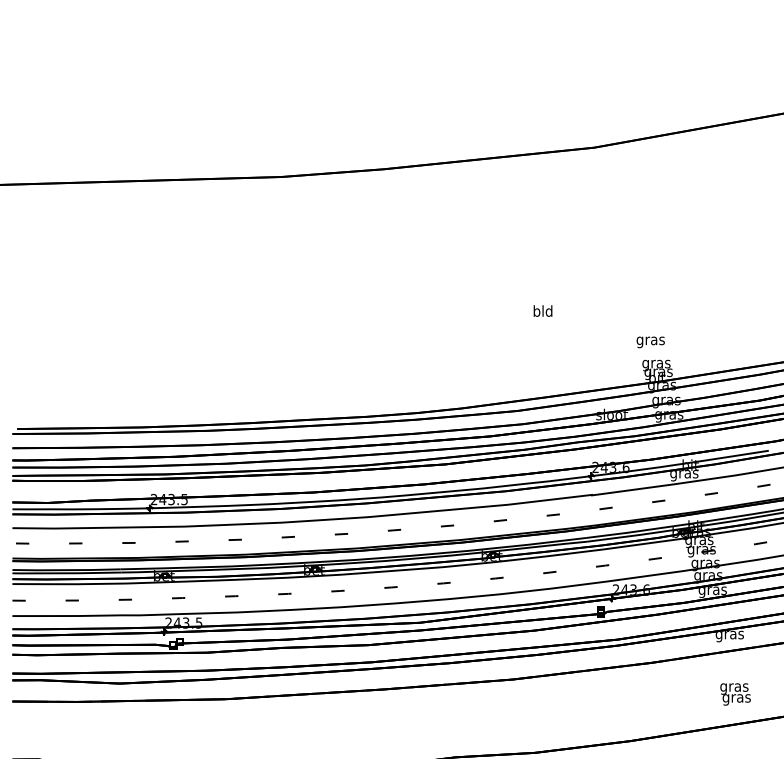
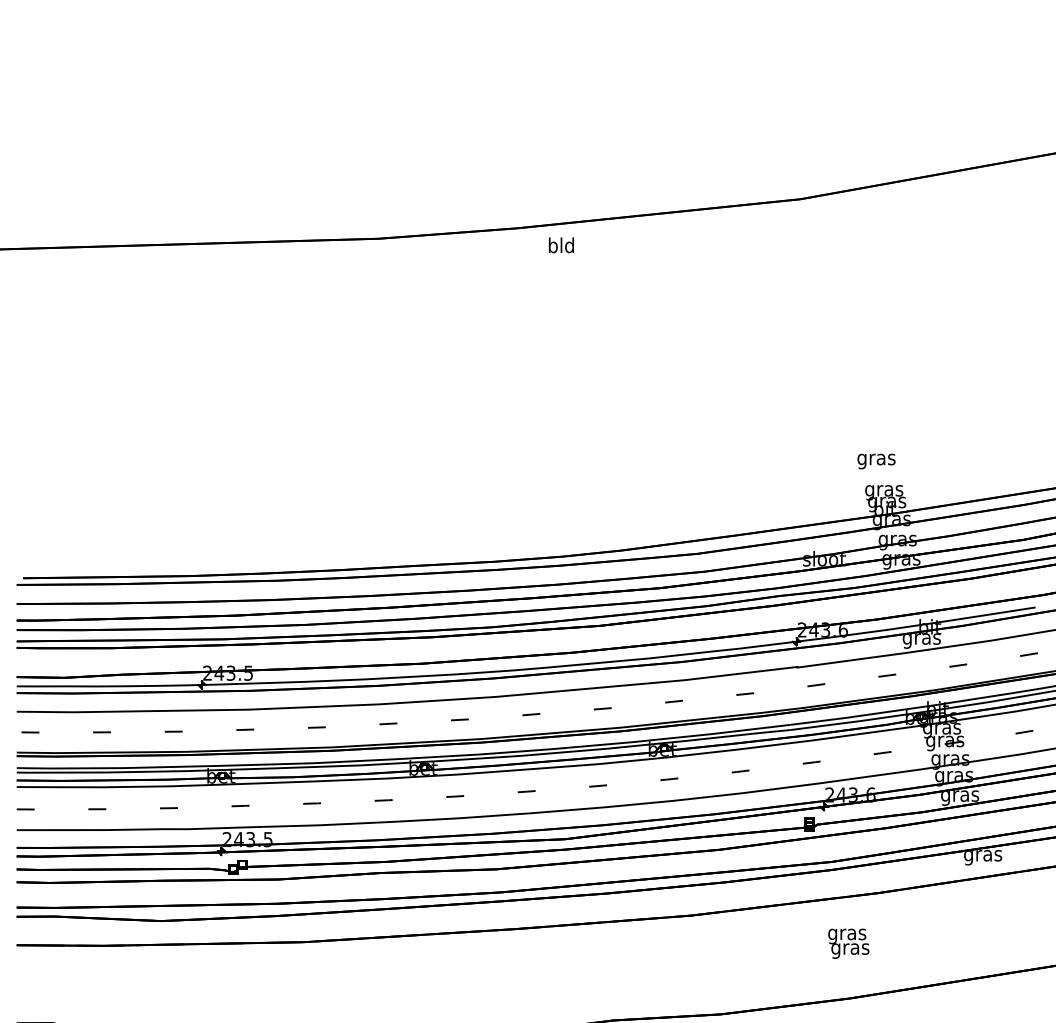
text: (543, 311) -> (561, 245), moved
text: (735, 694) -> (848, 943), moved

